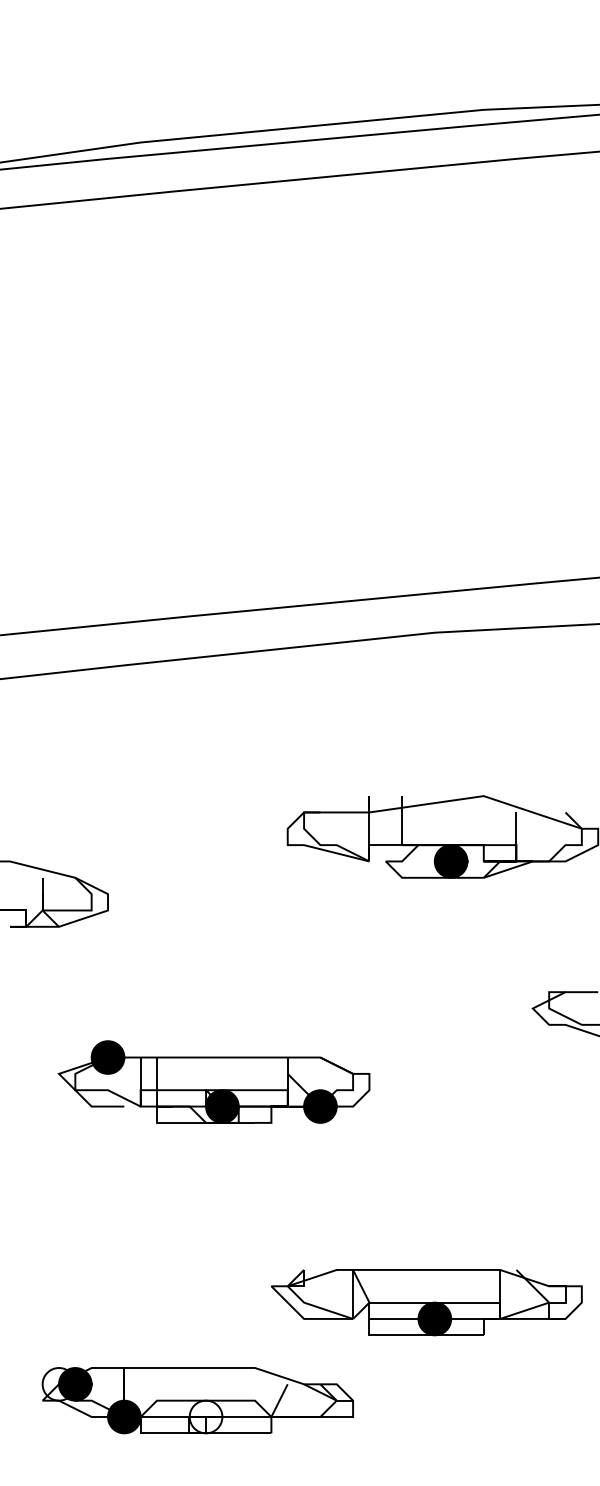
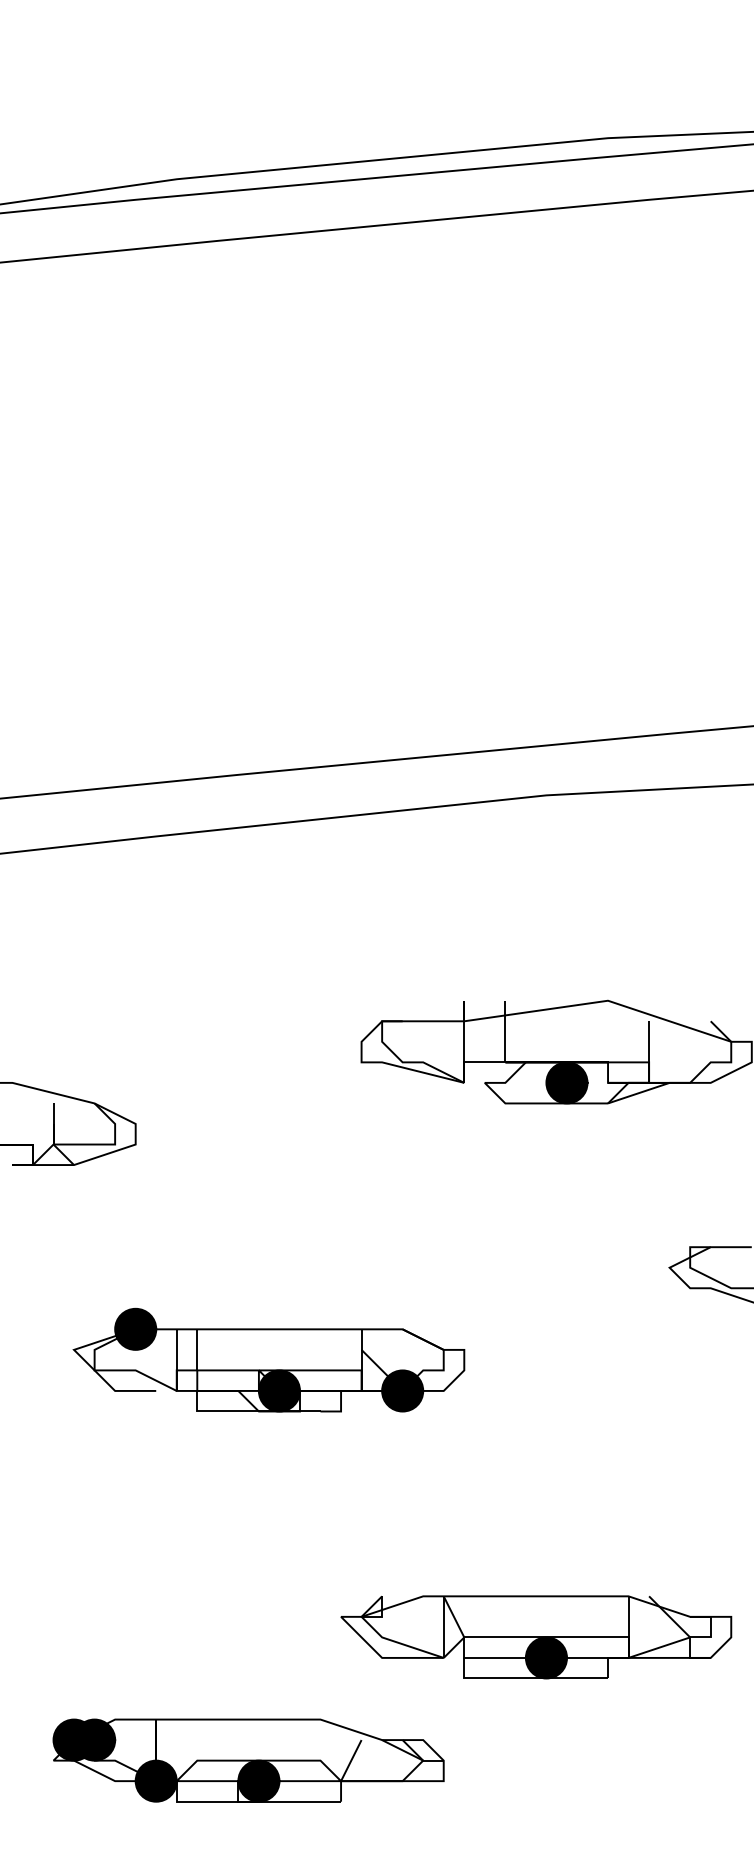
fill: (58, 1383) -> (73, 1739), added
fill: (205, 1416) -> (258, 1780), added

